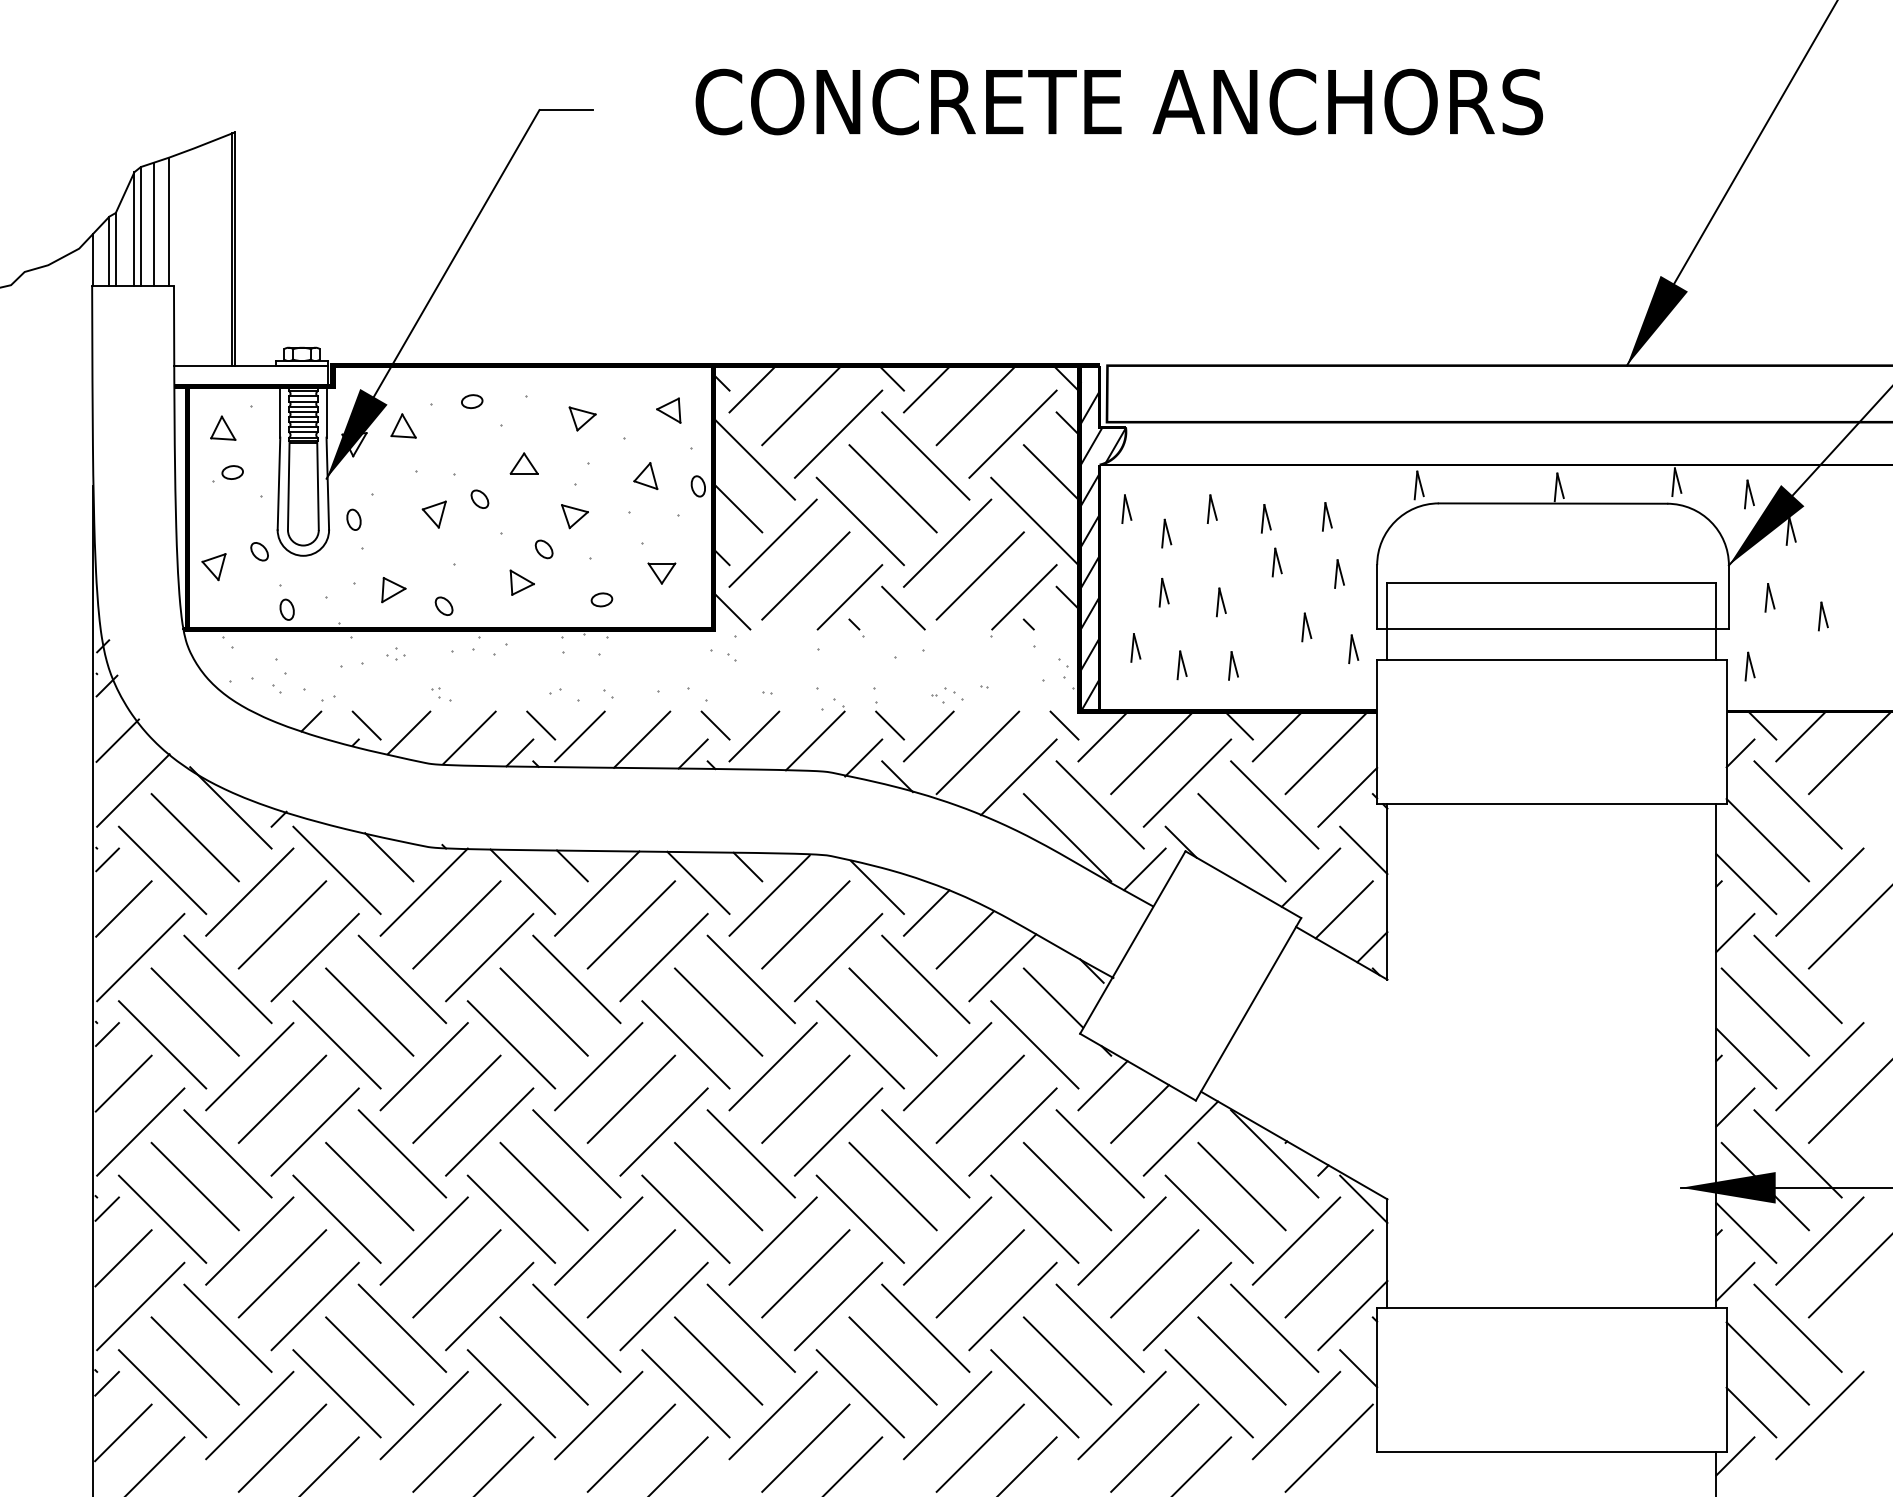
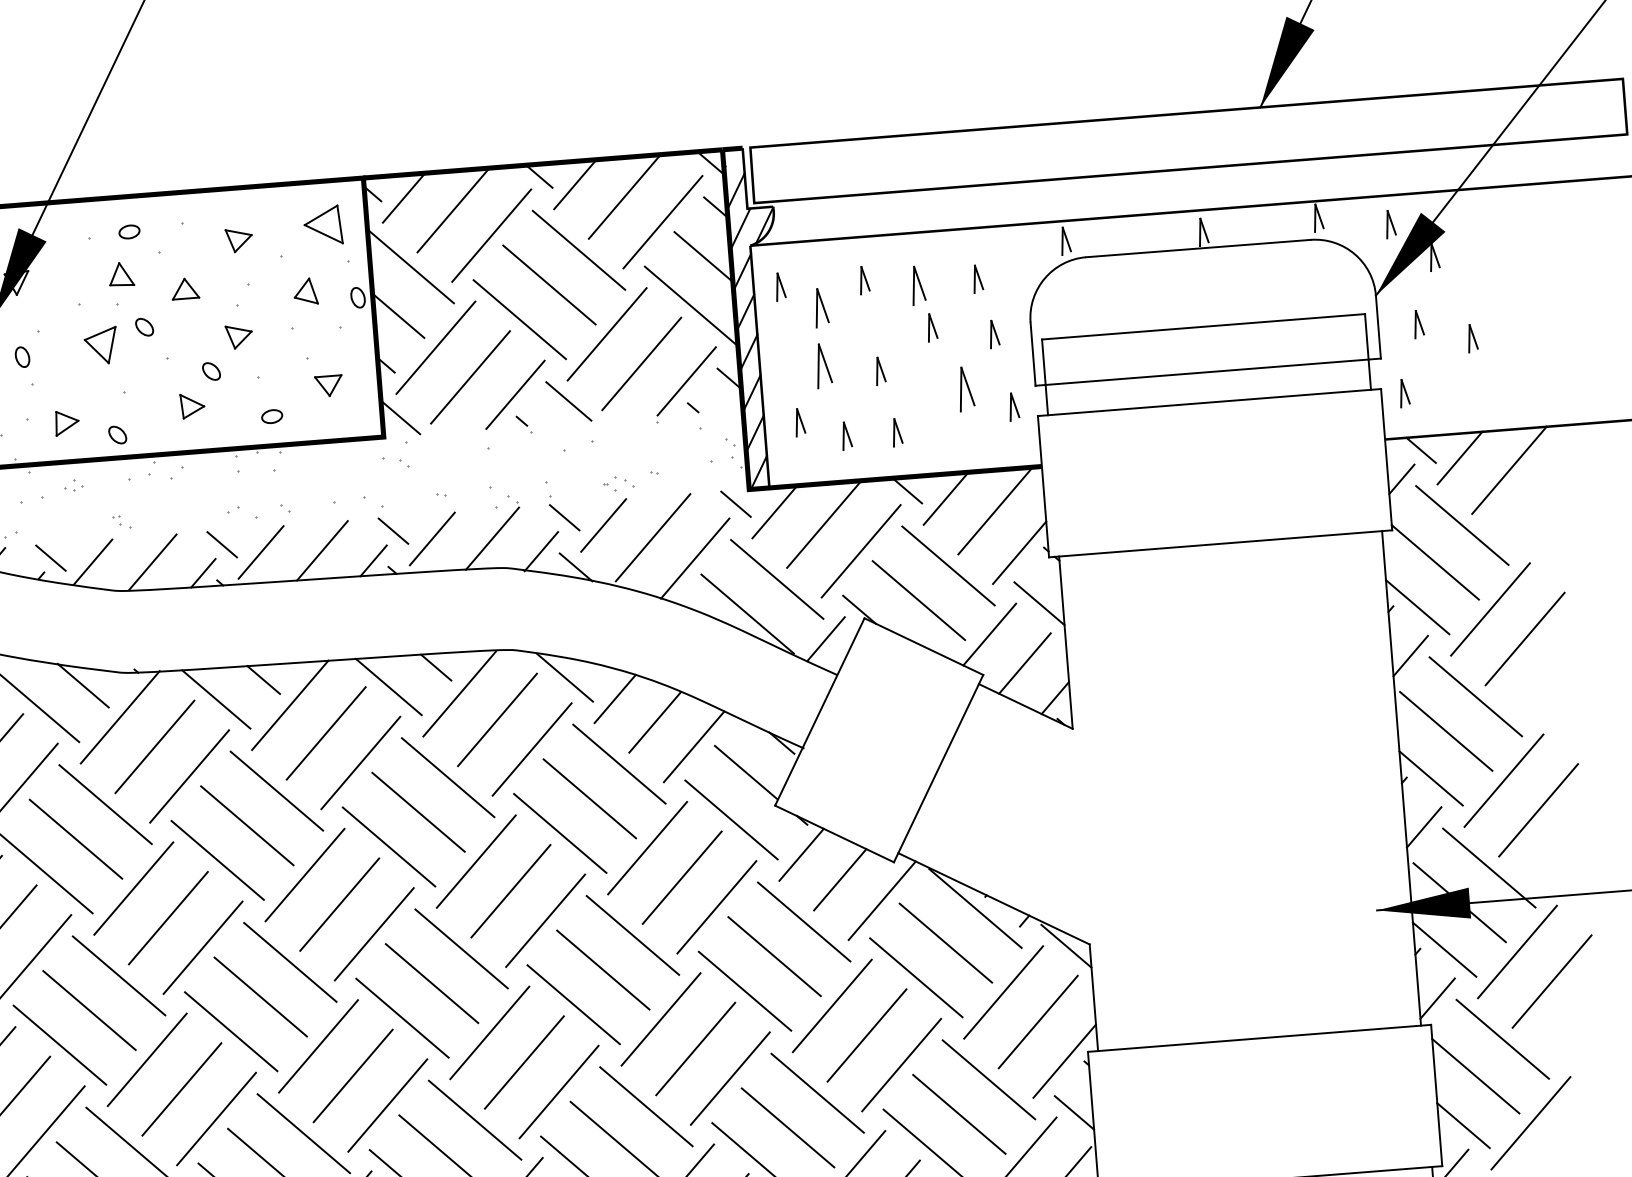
part: (668, 410) -> (322, 225), size x1.6
part: (403, 425) -> (121, 274), moved
part: (433, 514) -> (100, 345), size x1.4
part: (1265, 518) -> (917, 285), size x1.4
part: (1166, 533) -> (821, 307), size x1.4
part: (1163, 592) -> (822, 365), size x1.6
part: (1306, 627) -> (966, 389), size x1.6

